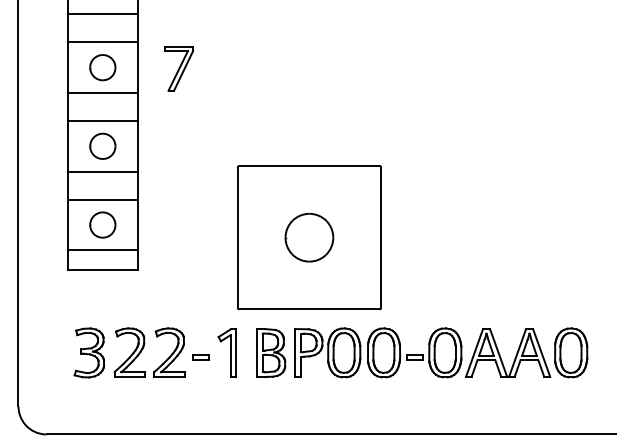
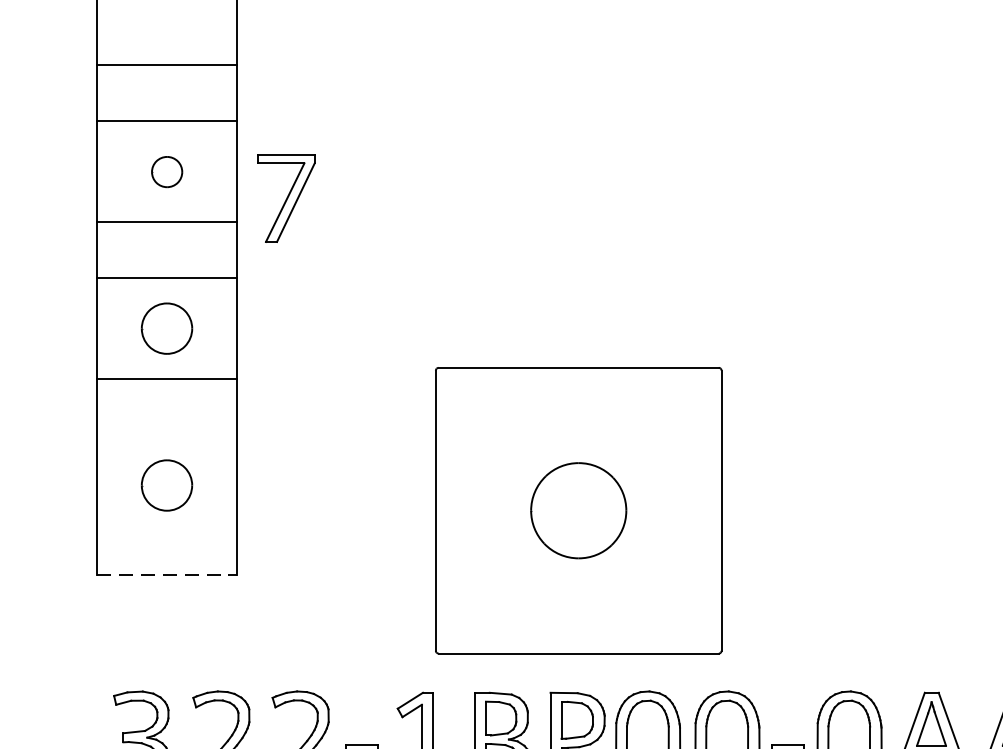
part: (102, 67) -> (166, 171), size x0.6
part: (178, 68) -> (285, 197), moved
line: (102, 199) -> (166, 434), removed
line: (102, 250) -> (166, 536), removed
line: (103, 270) -> (168, 576), solid -> dashed

